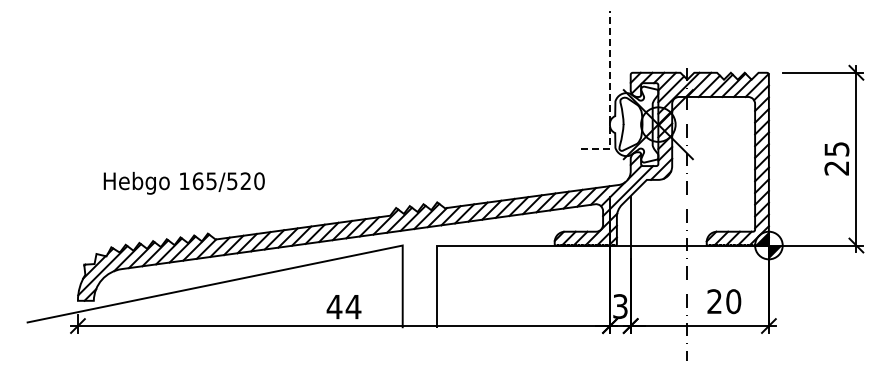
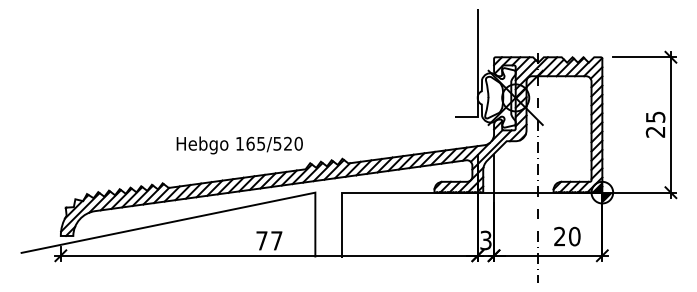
line: (609, 94) -> (477, 74), dashed -> solid
text: (183, 182) -> (239, 144), moved
text: (343, 307) -> (268, 241), 44 -> 77

